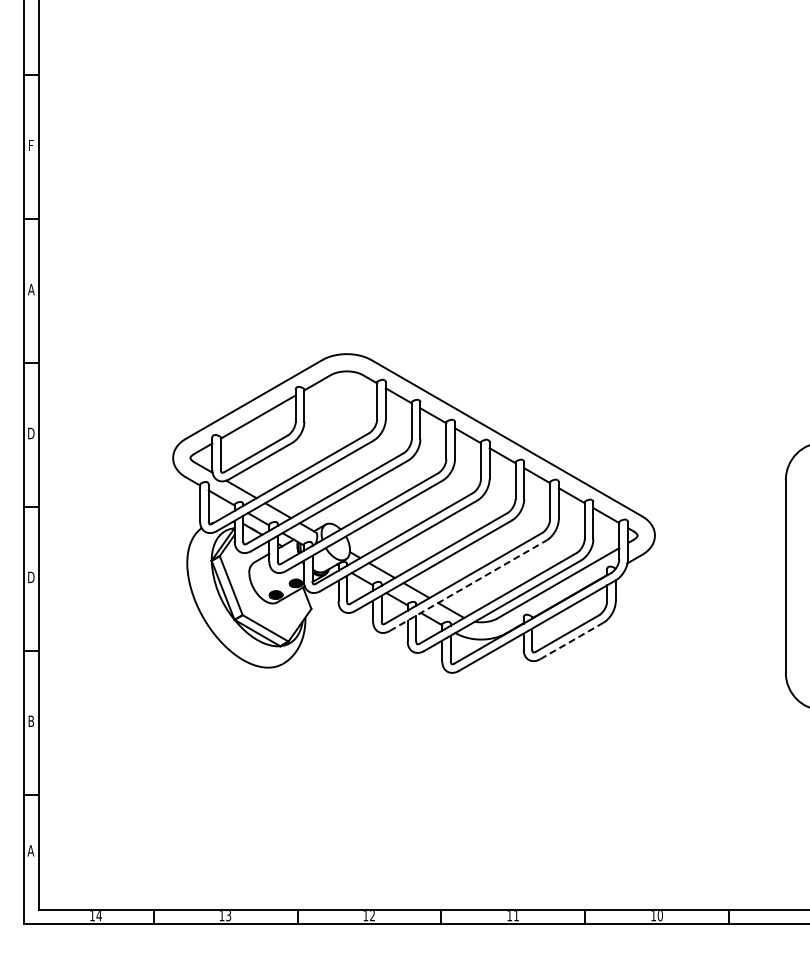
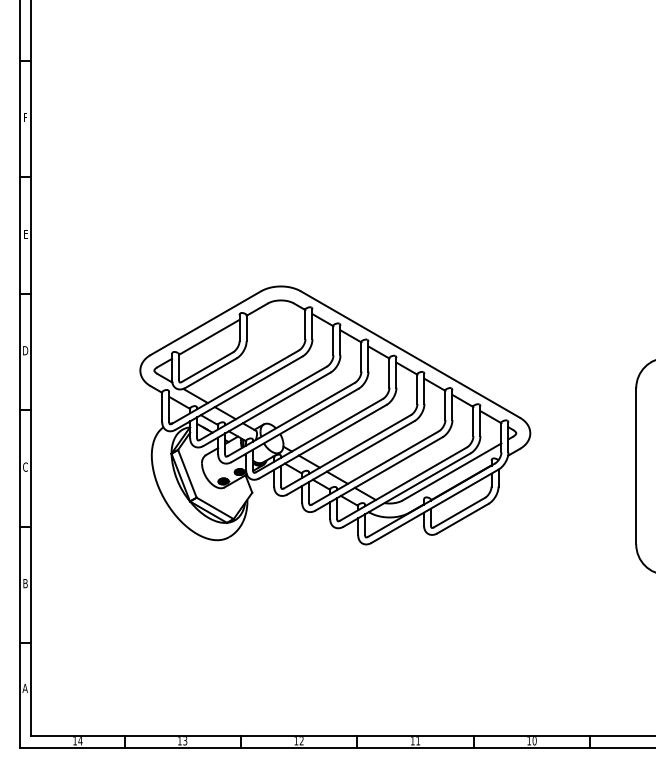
text: (31, 289) -> (25, 234), A -> E
text: (31, 577) -> (25, 467), D -> C
line: (468, 585) -> (379, 473), dashed -> solid
line: (572, 640) -> (463, 518), dashed -> solid

